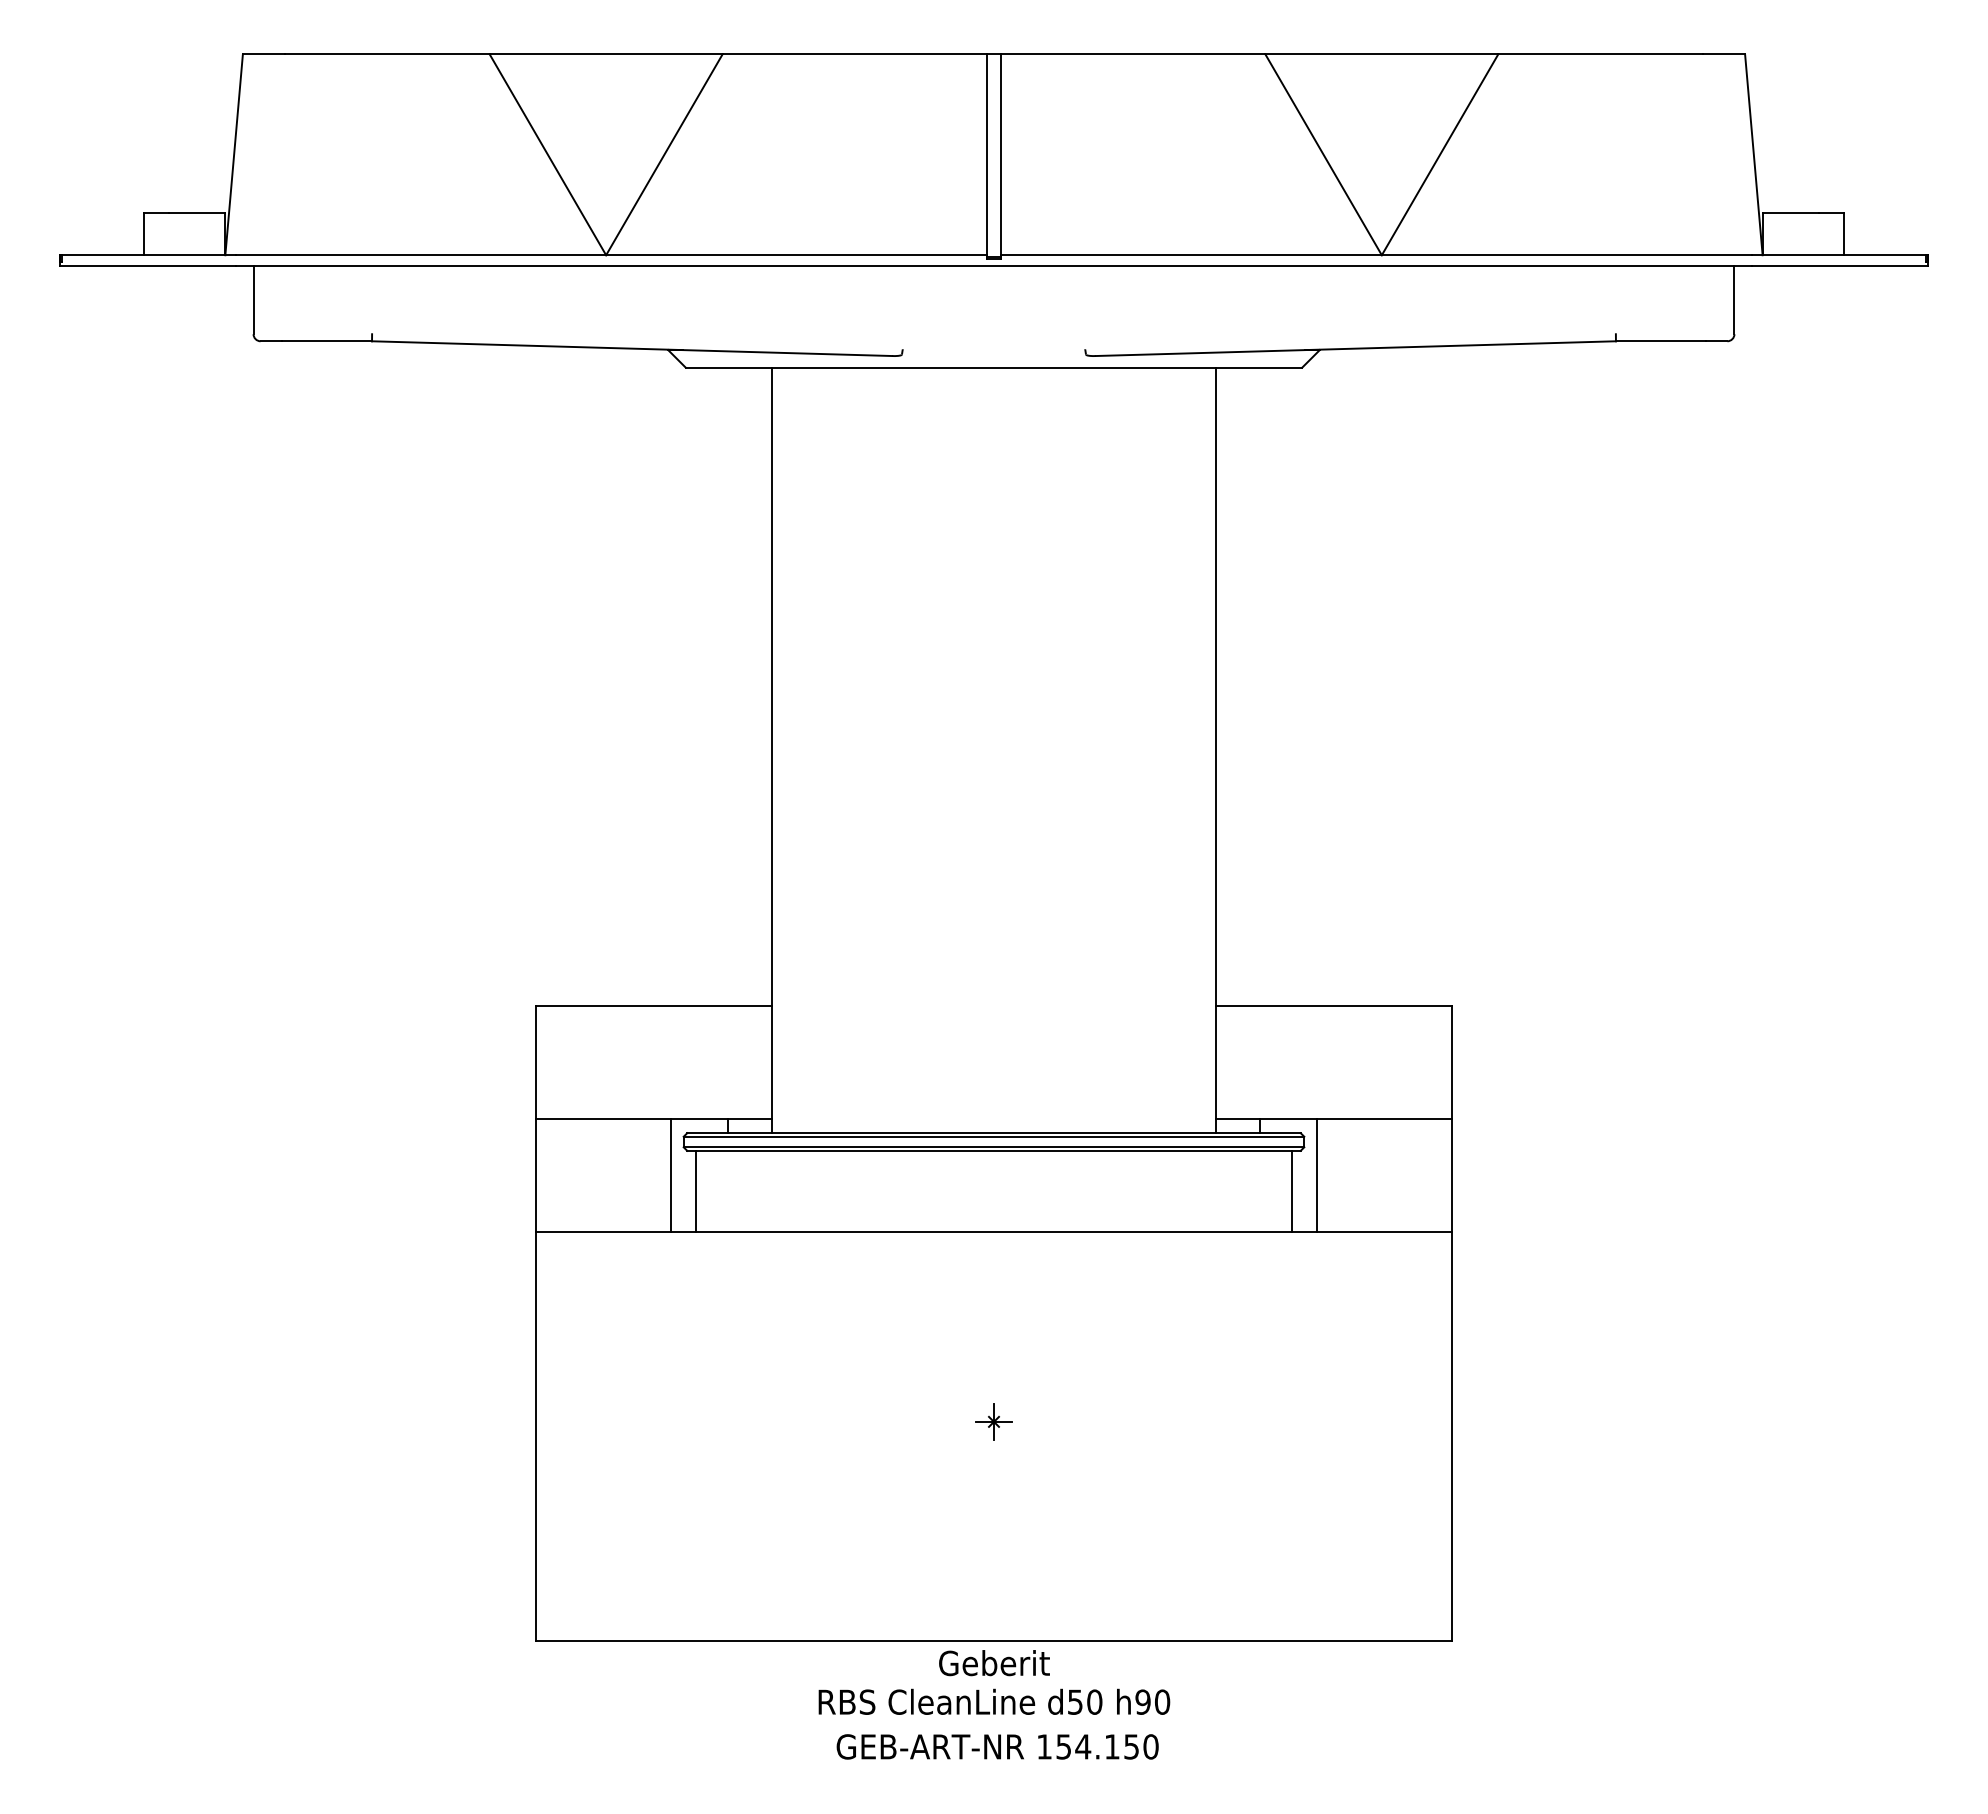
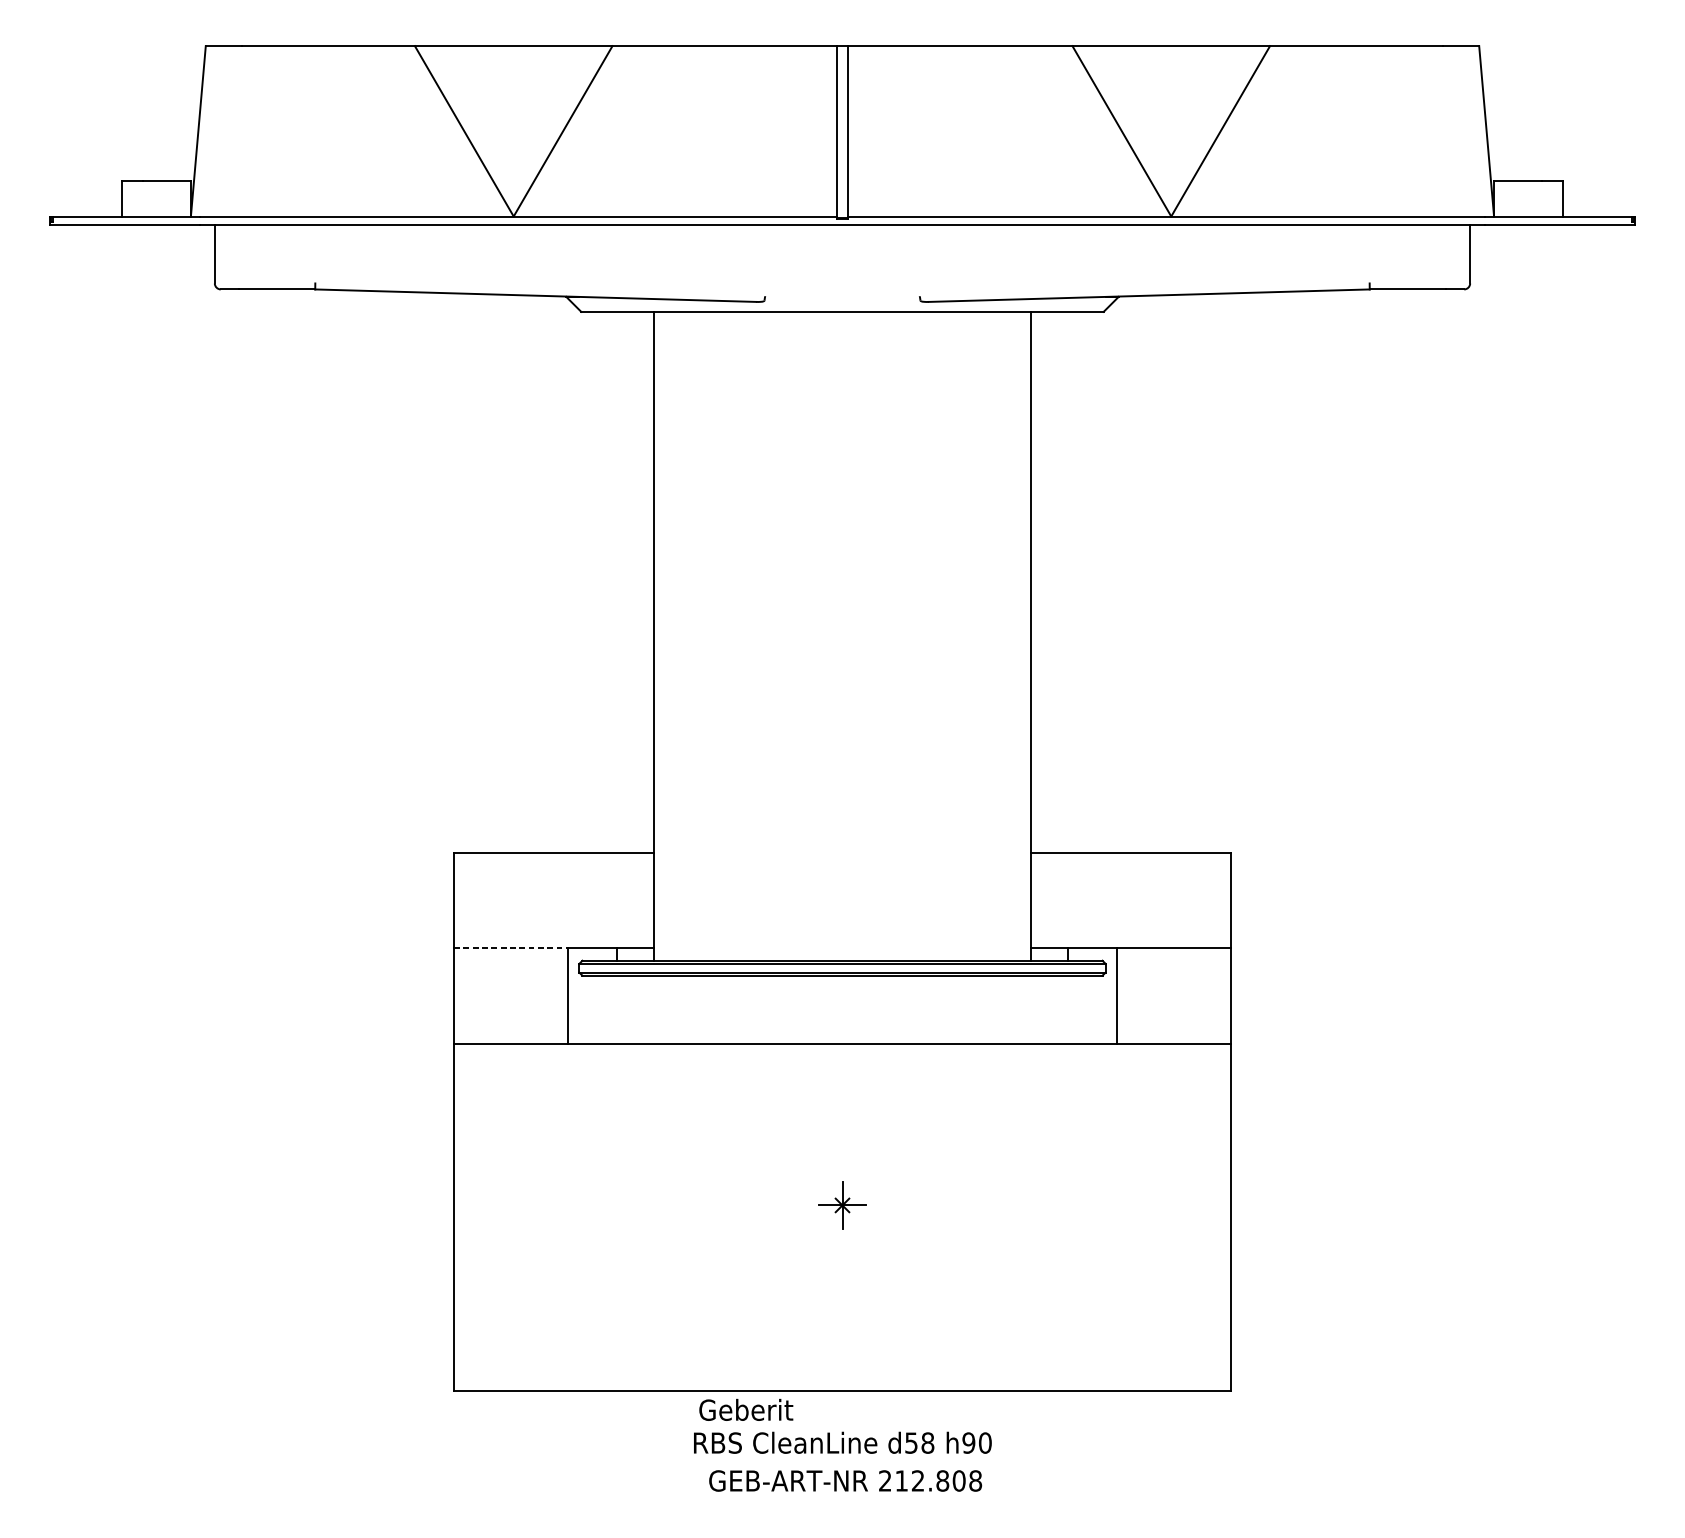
line: (603, 1118) -> (511, 948), solid -> dashed
line: (696, 1190) -> (590, 1009), removed
line: (1291, 1190) -> (1094, 1009), removed
part: (993, 1421) -> (842, 1205), size x1.6
text: (994, 1663) -> (746, 1410), moved
text: (1094, 1701) -> (927, 1442), d50 -> d58
text: (1097, 1746) -> (930, 1480), 154.150 -> 212.808

